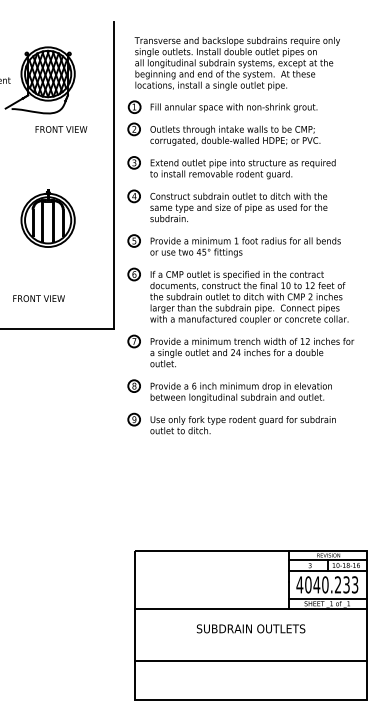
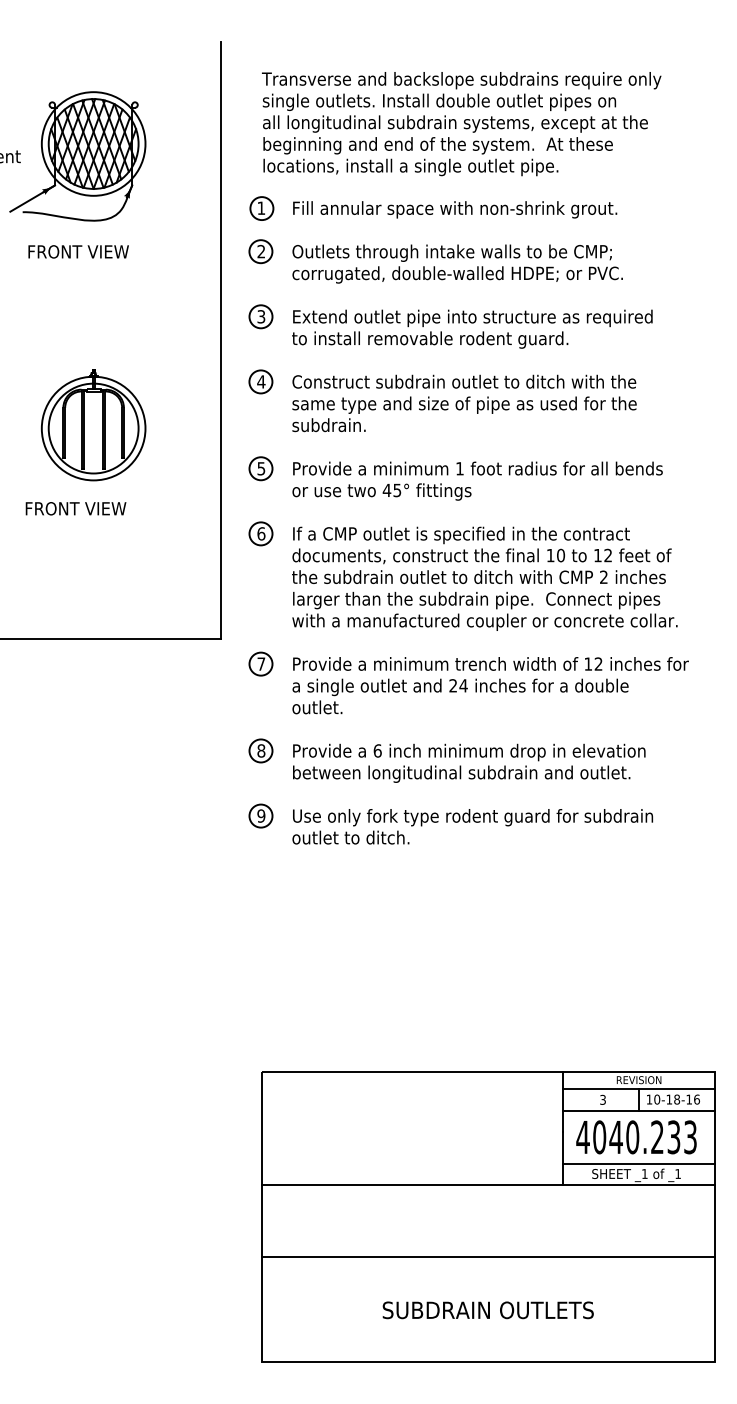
text: (61, 129) -> (78, 251), moved
text: (38, 298) -> (74, 508), moved
text: (251, 628) -> (489, 1309), moved
line: (250, 660) -> (487, 1257), moved

